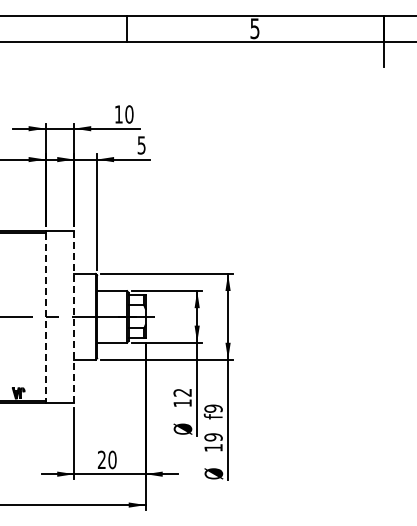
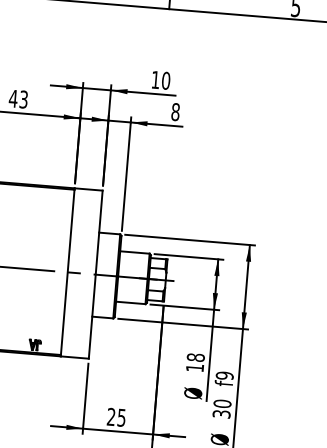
text: (141, 145) -> (175, 112), 5 -> 8
line: (74, 316) -> (96, 274), dashed -> solid
line: (45, 317) -> (67, 272), dashed -> solid
text: (182, 392) -> (195, 357), 12 -> 18
text: (213, 442) -> (222, 408), 19 -> 30
text: (112, 459) -> (121, 417), 20 -> 25

